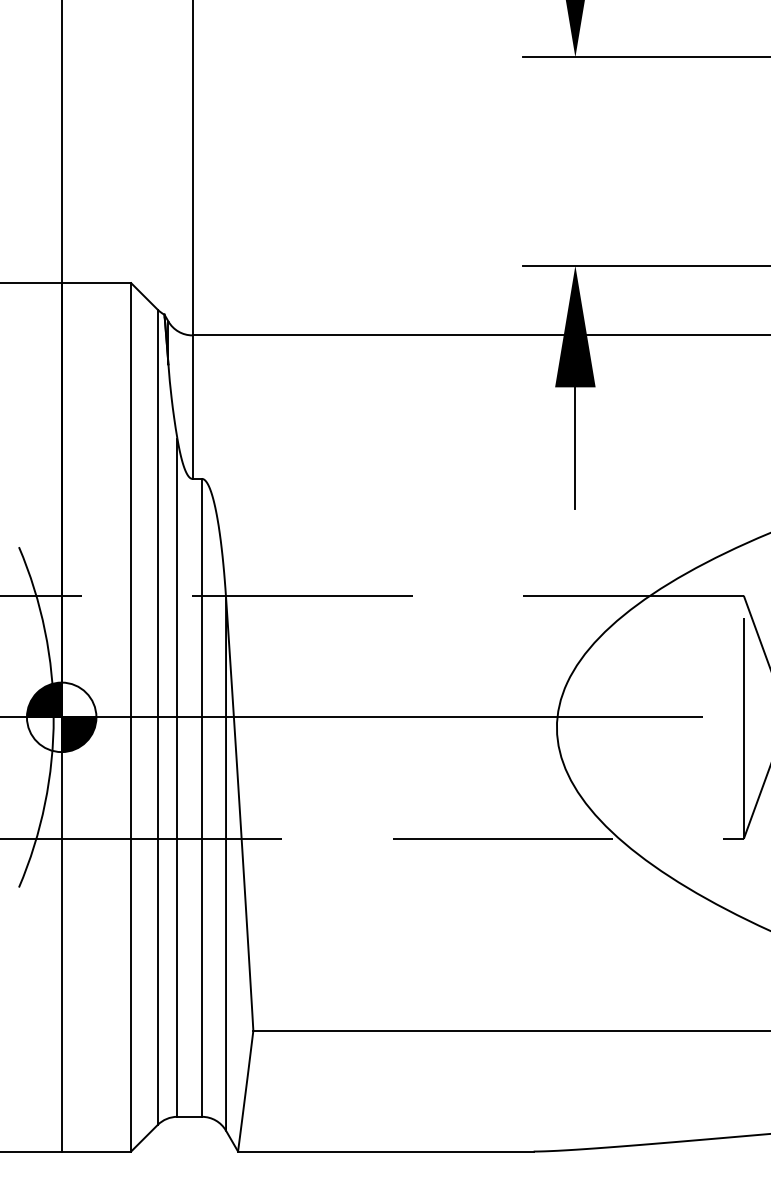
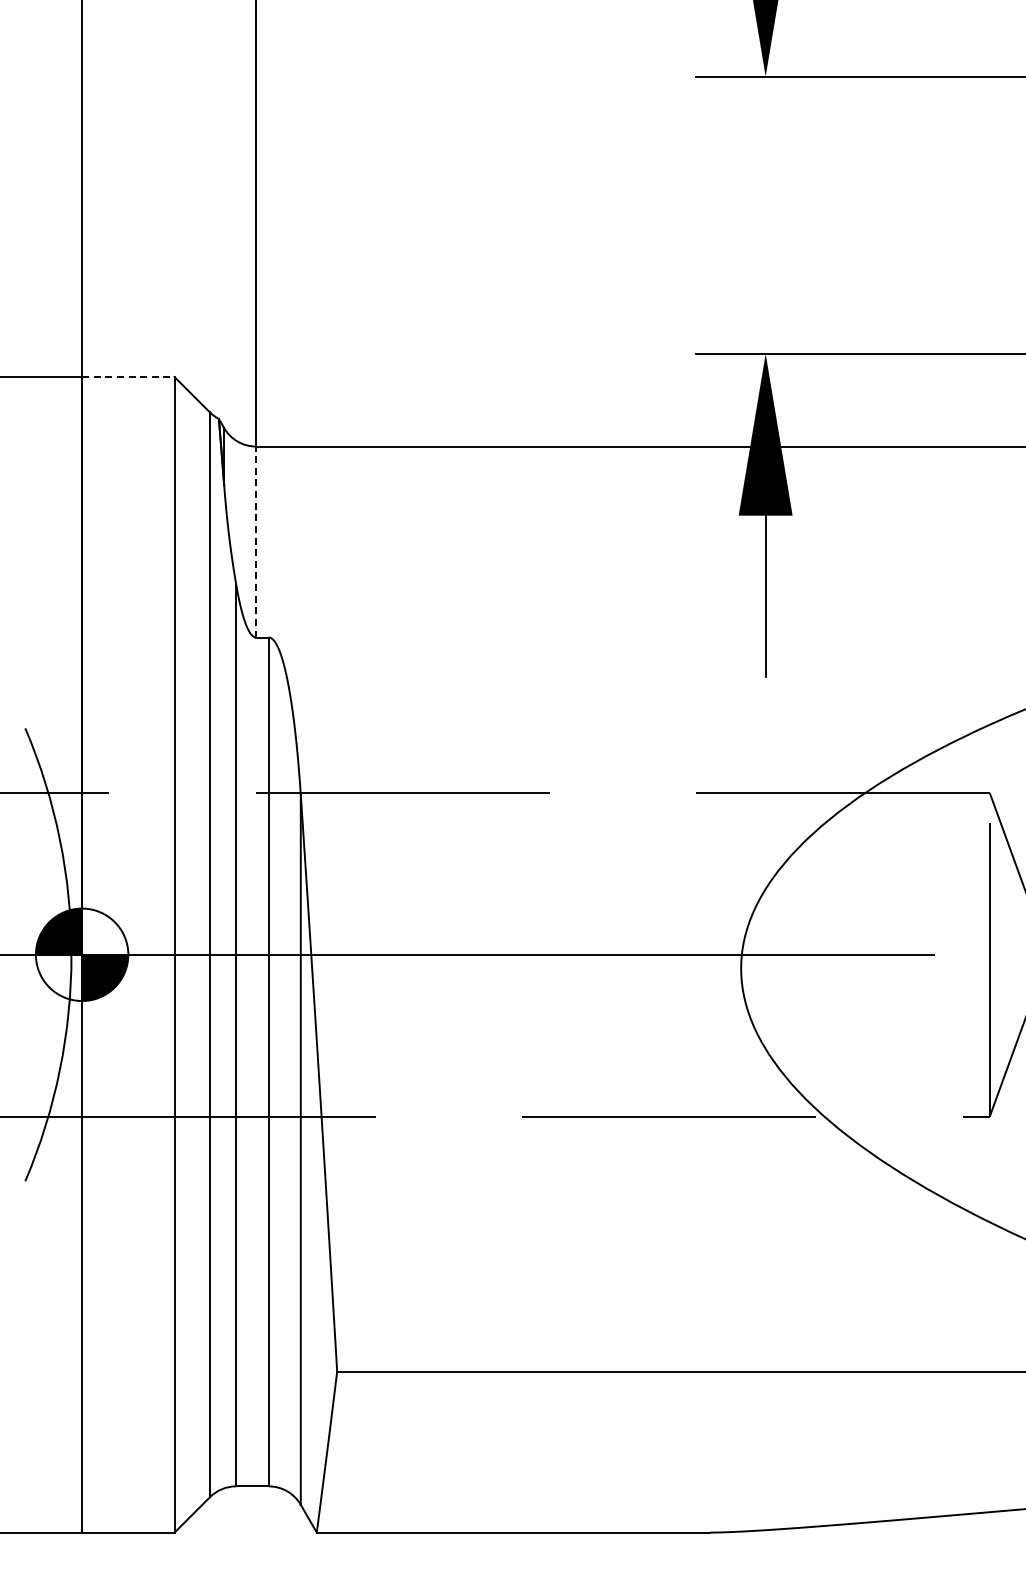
line: (96, 283) -> (128, 377), solid -> dashed
line: (192, 406) -> (256, 541), solid -> dashed

